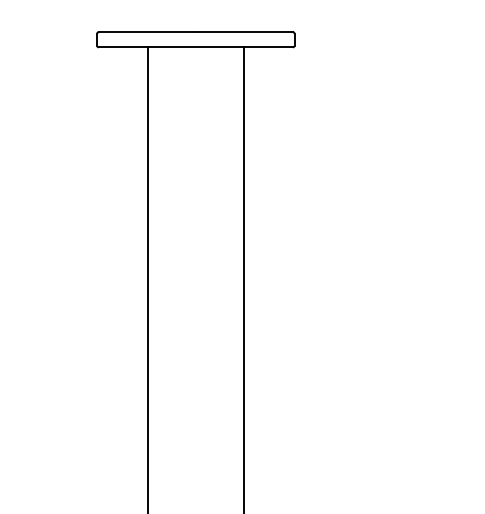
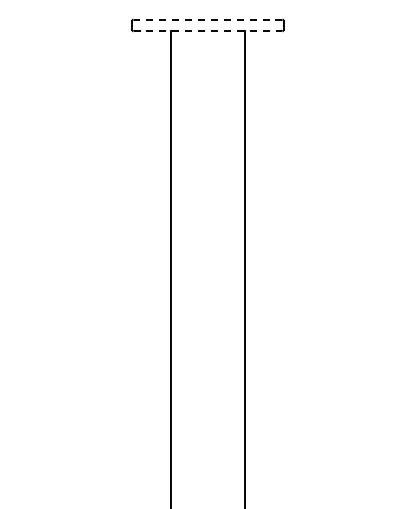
line: (195, 32) -> (207, 19), solid -> dashed
line: (196, 47) -> (208, 31), solid -> dashed

